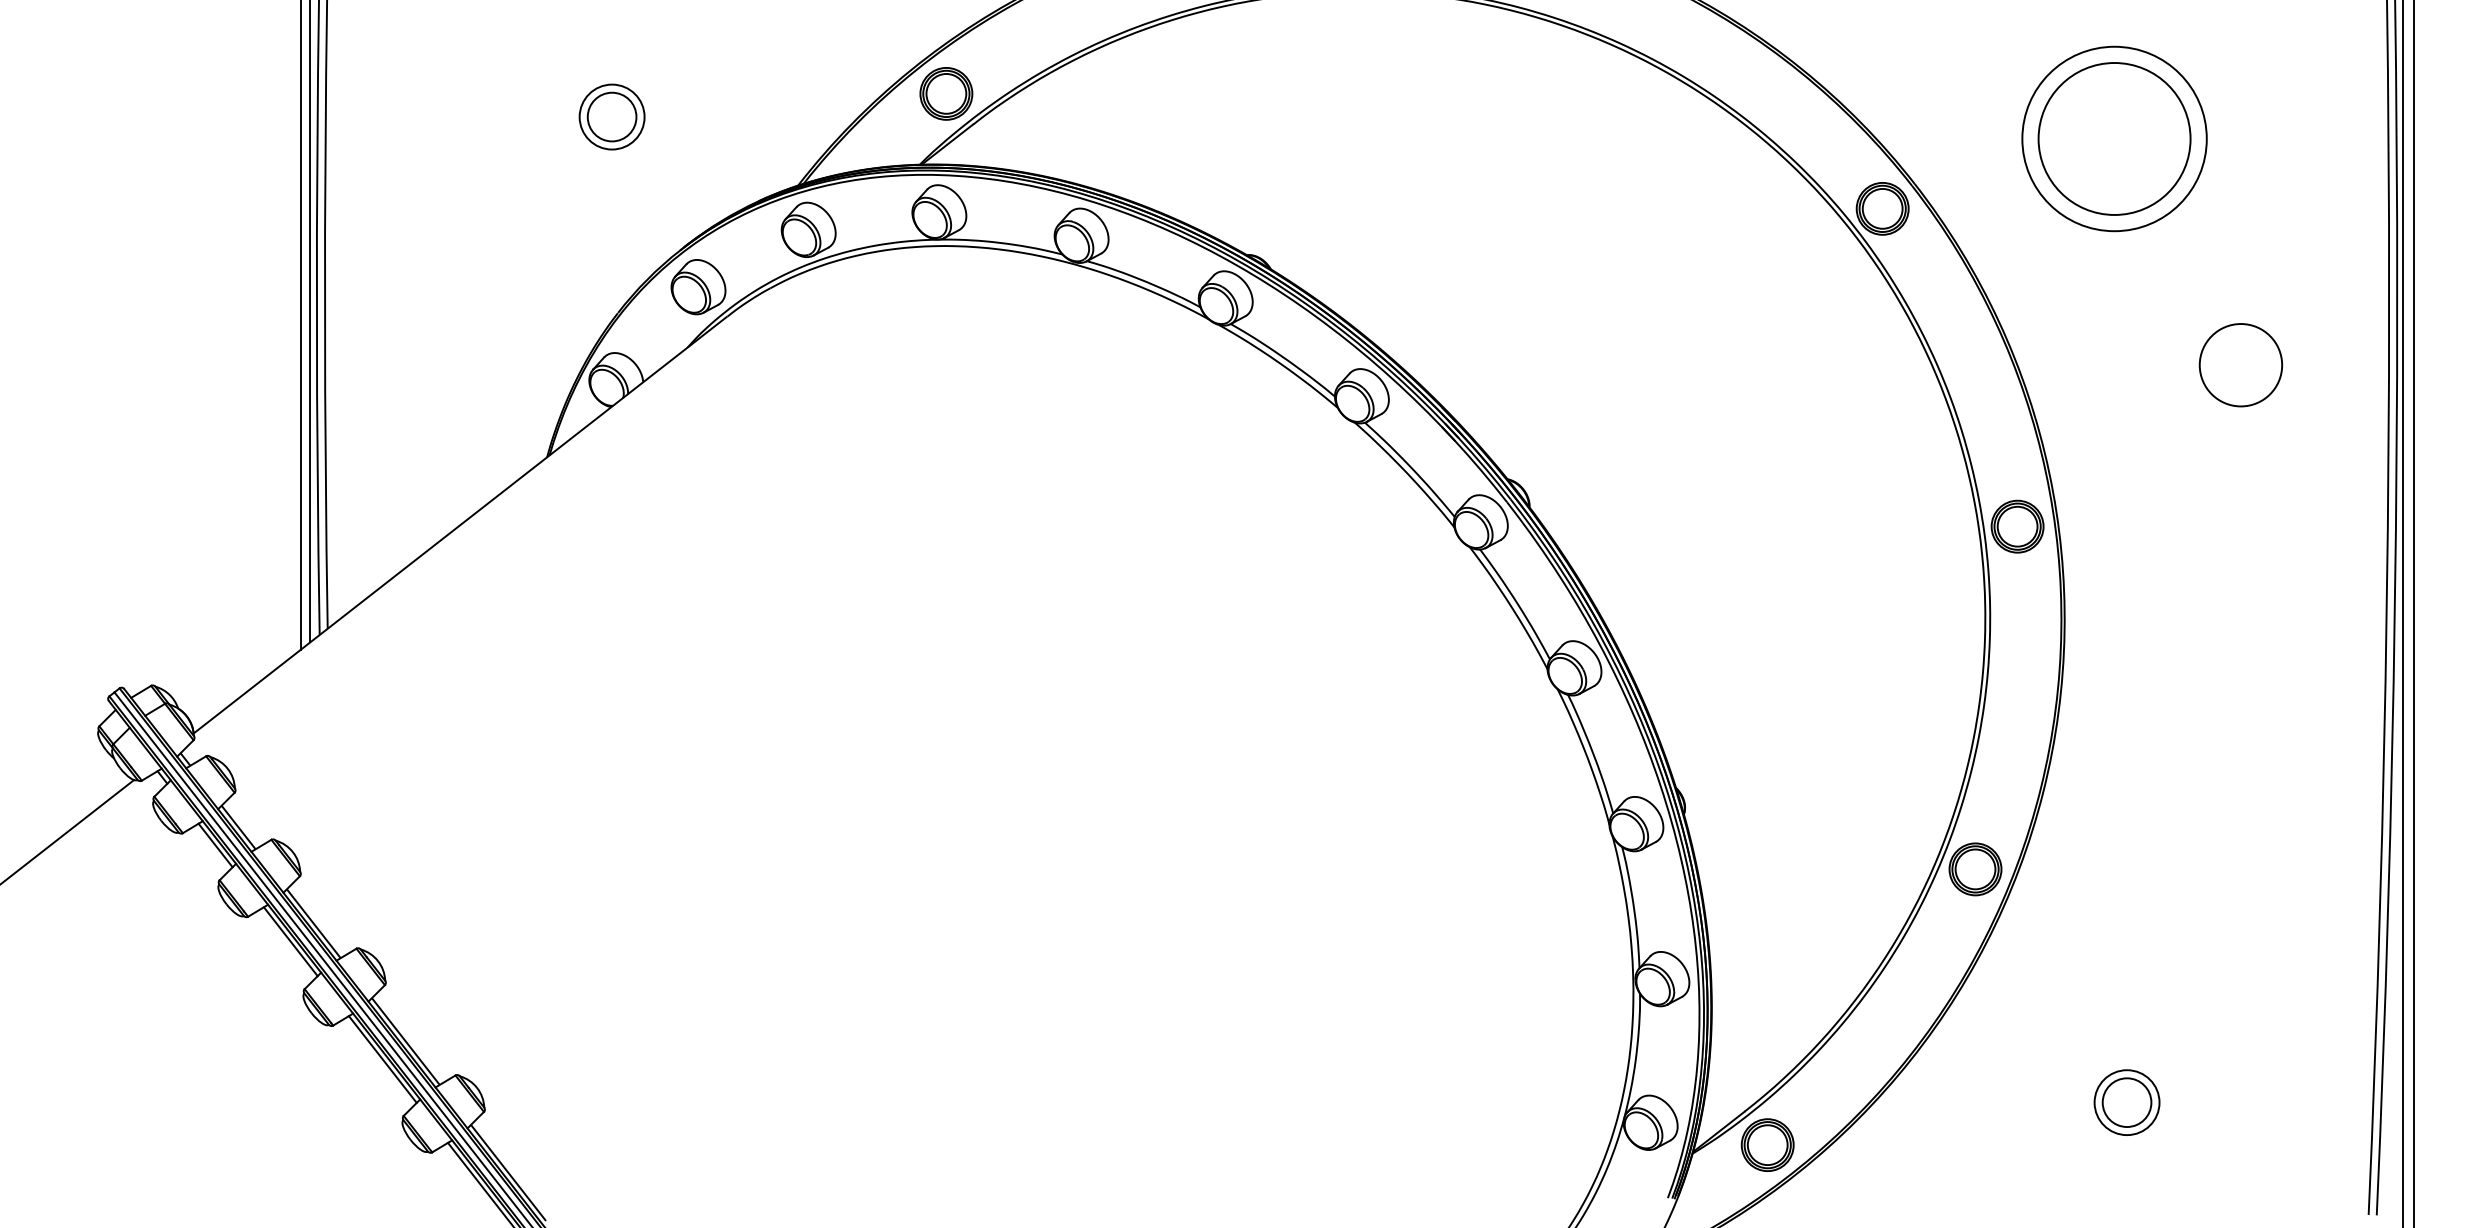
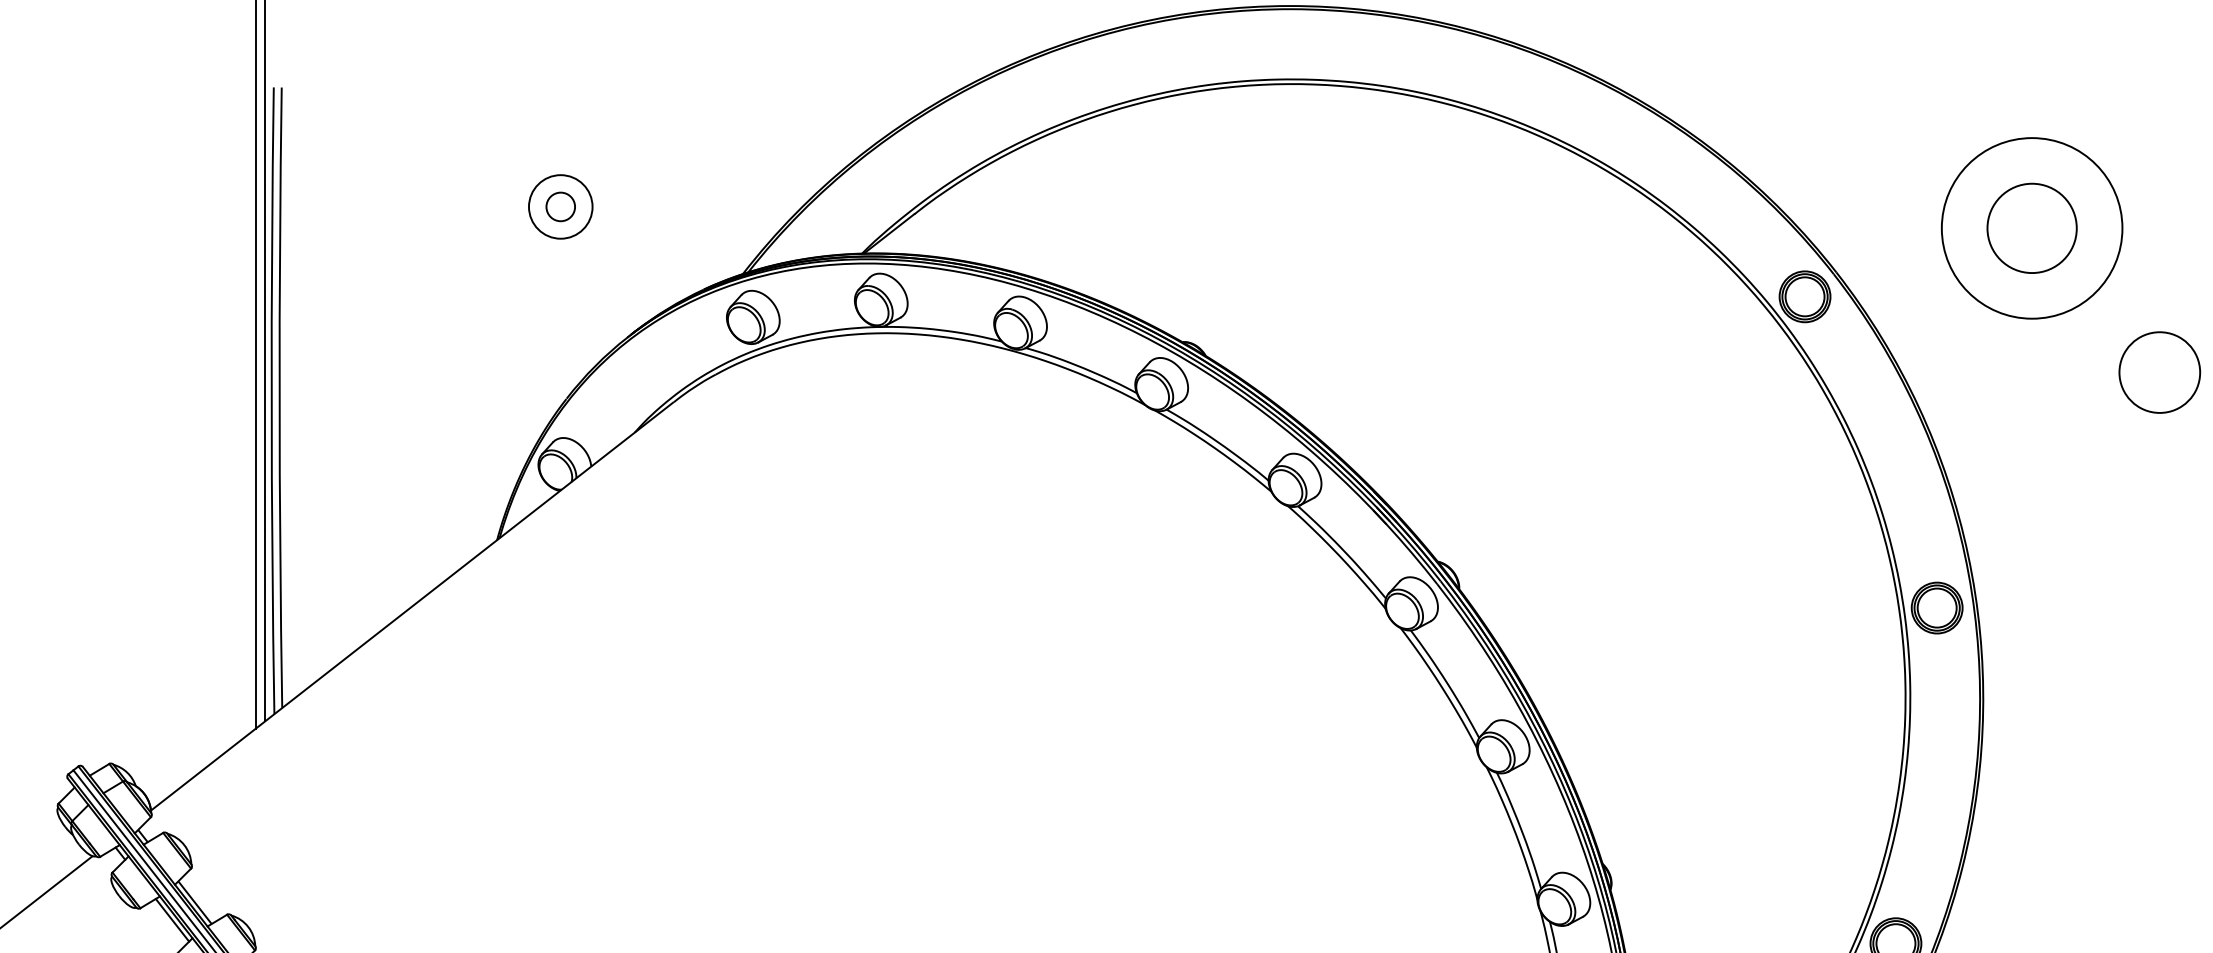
part: (946, 93) -> (888, 183), removed
circle: (611, 116) -> (560, 206), size x0.6
circle: (2114, 138) -> (2032, 227), size x0.6
part: (698, 287) -> (645, 373), removed
circle: (2240, 365) -> (2159, 372), moved

